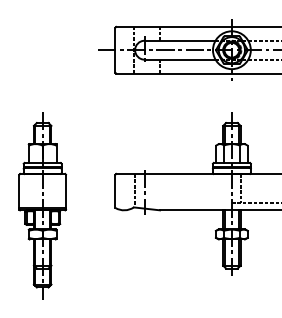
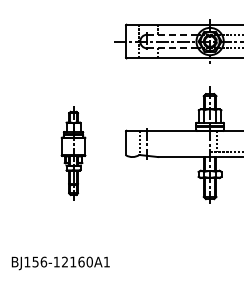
line: (179, 40) -> (172, 34), solid -> dashed
line: (179, 59) -> (172, 48), solid -> dashed
part: (42, 205) -> (73, 153), size x0.7

